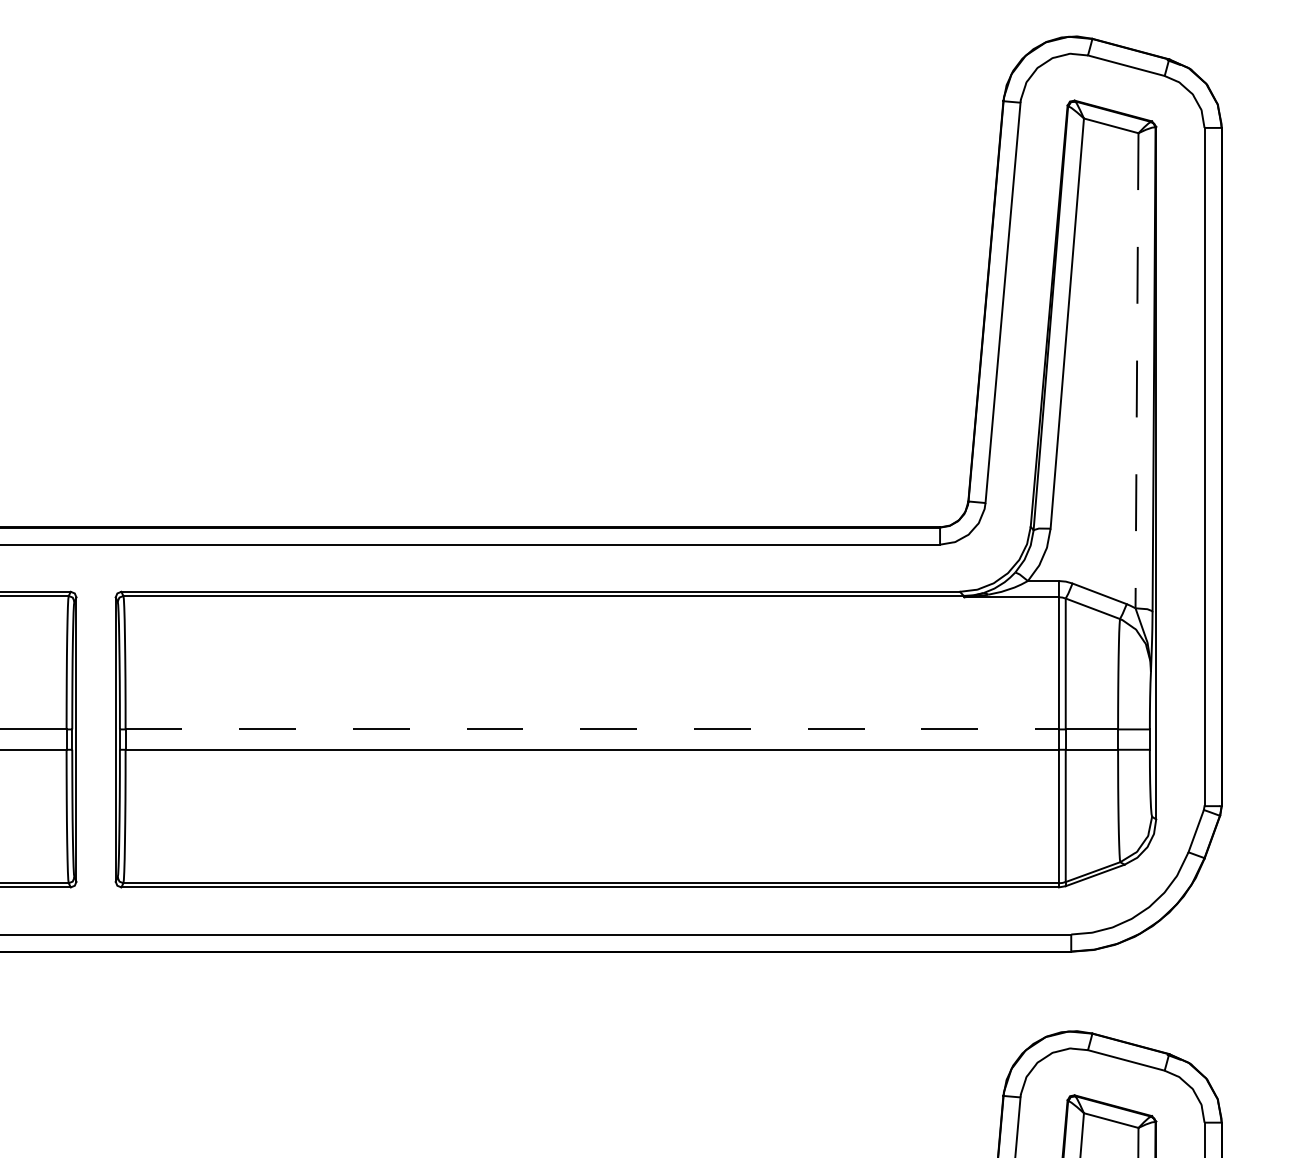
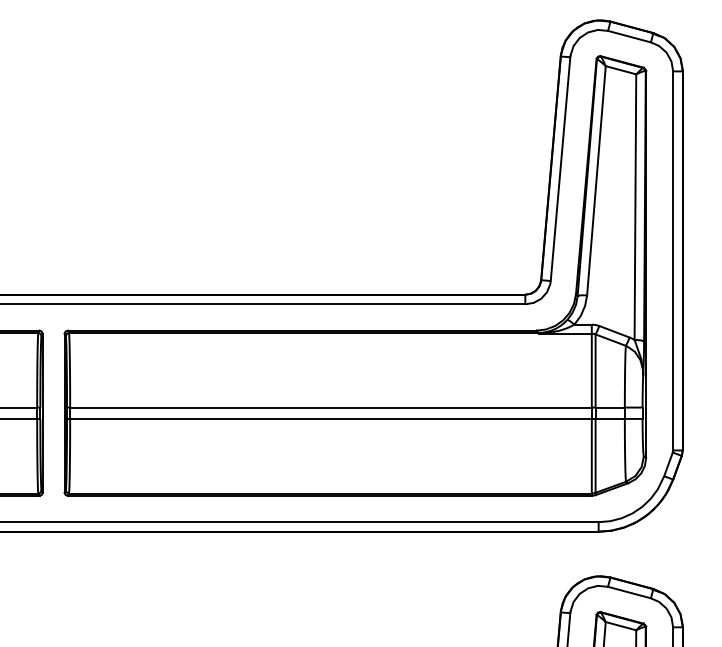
line: (1137, 371) -> (635, 207), dashed -> solid
line: (591, 729) -> (330, 407), dashed -> solid

